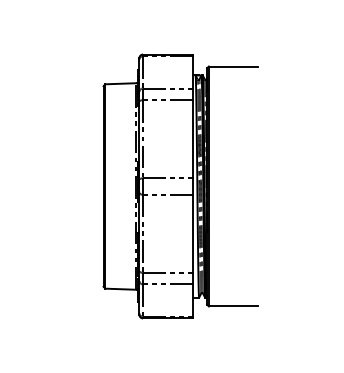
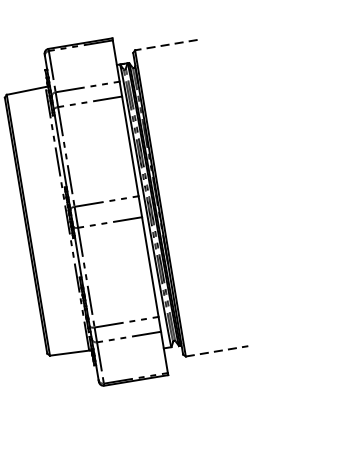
line: (232, 66) -> (165, 45), solid -> dashed
line: (233, 306) -> (217, 351), solid -> dashed

